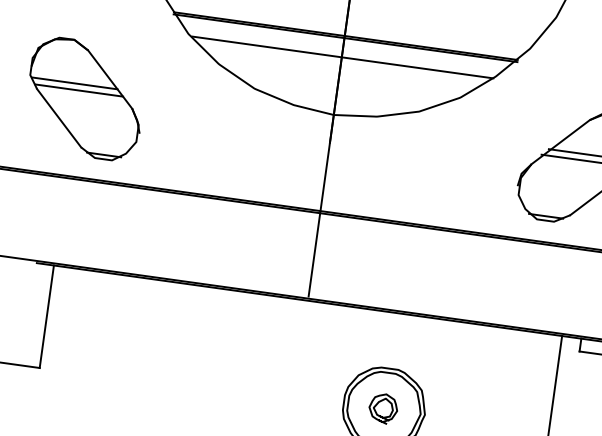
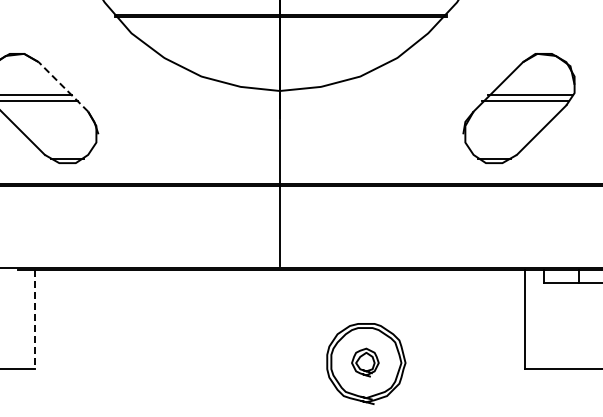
line: (342, 57) -> (280, 35), removed
line: (110, 79) -> (63, 86), solid -> dashed
line: (46, 317) -> (34, 320), solid -> dashed

